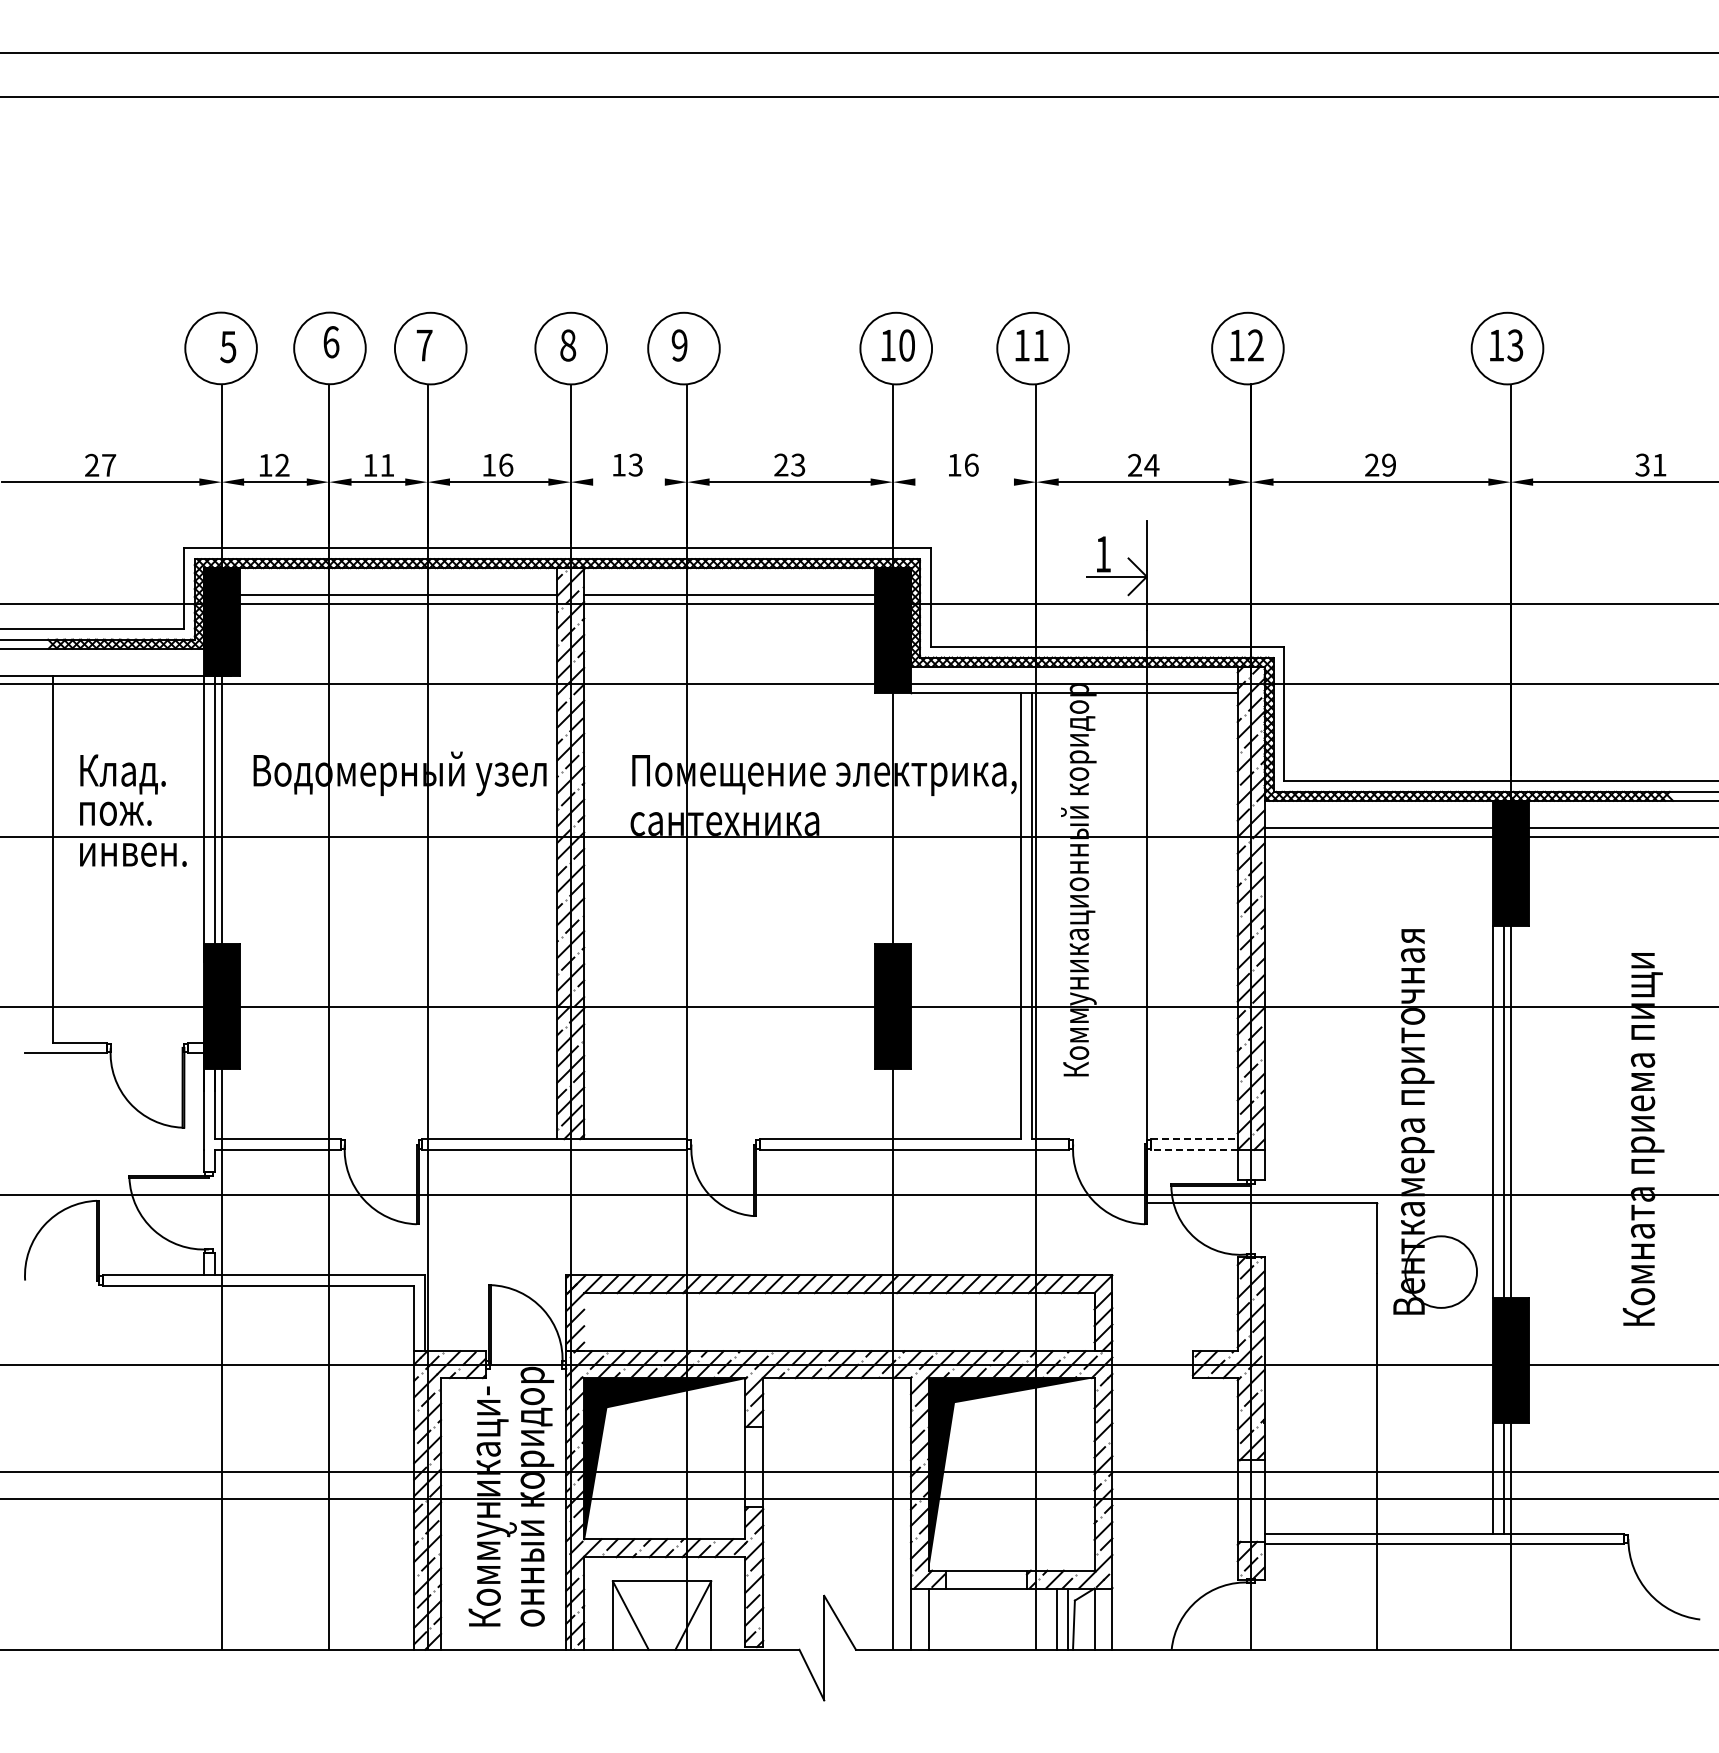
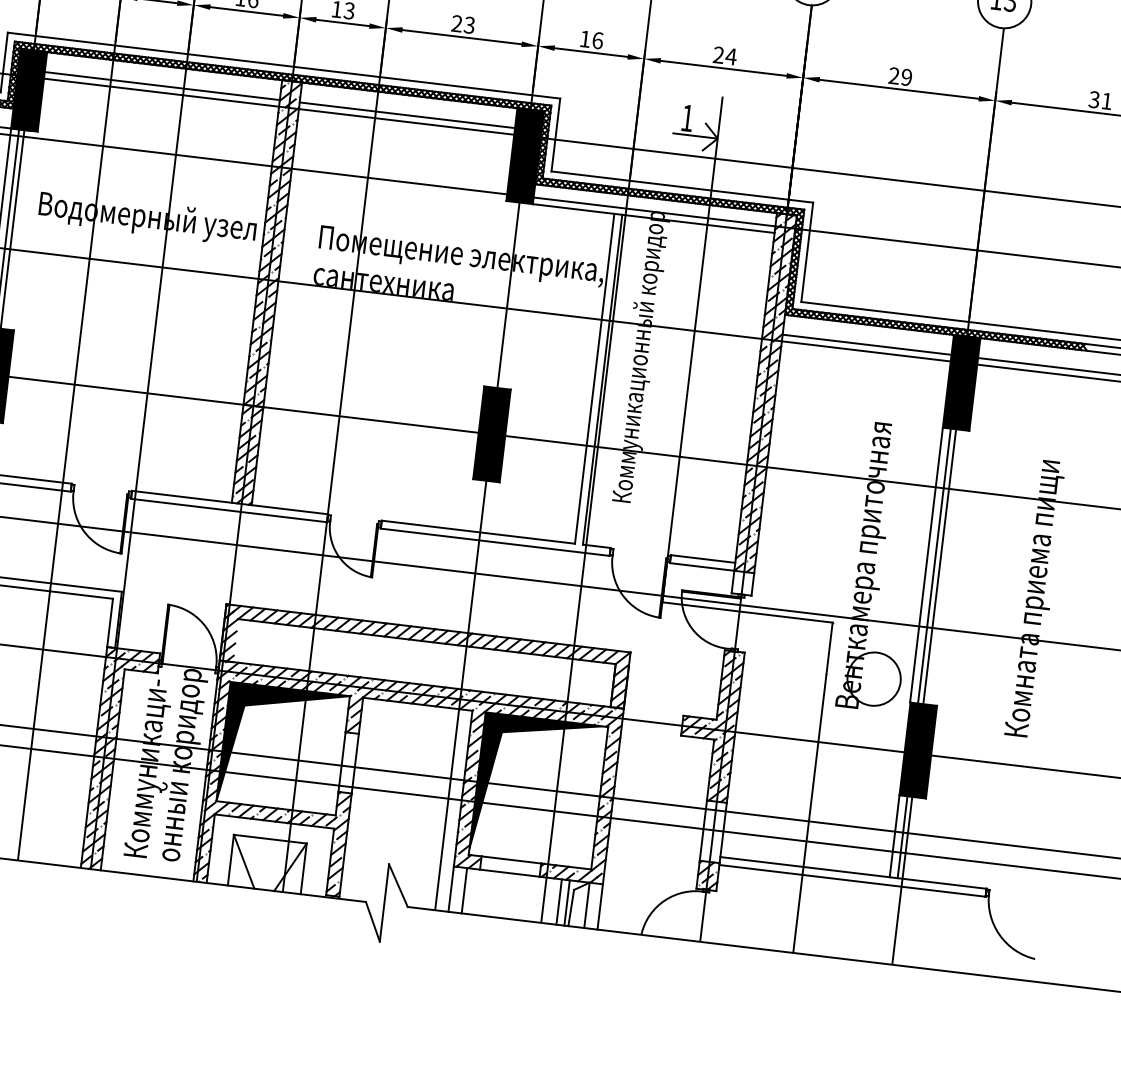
line: (628, 482) -> (342, 23), added
line: (964, 482) -> (591, 52), added
line: (1194, 1139) -> (703, 559), dashed -> solid
line: (1194, 1149) -> (702, 566), dashed -> solid

